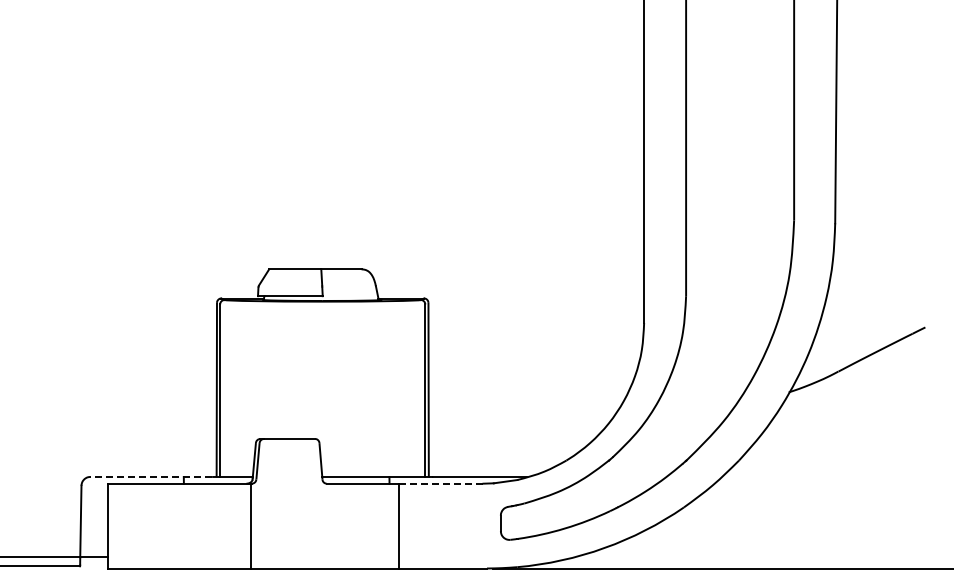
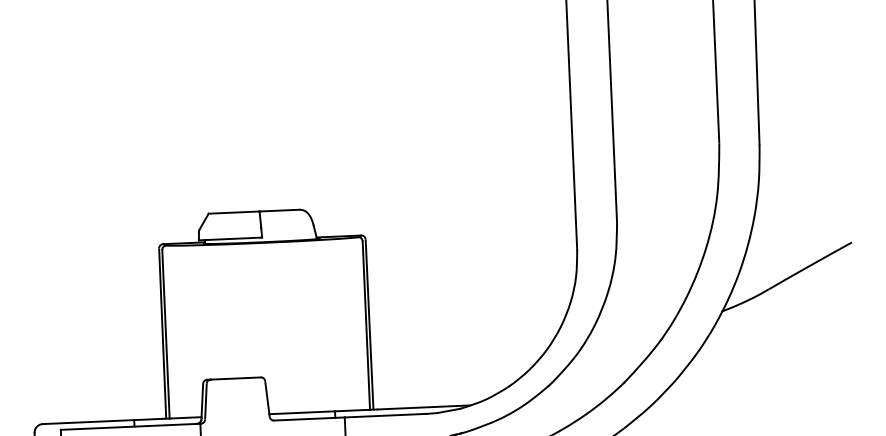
line: (151, 476) -> (102, 421), dashed -> solid
line: (440, 483) -> (385, 415), dashed -> solid

